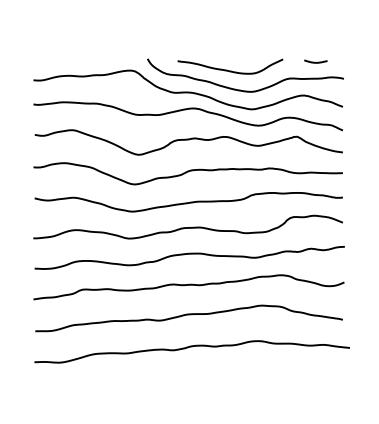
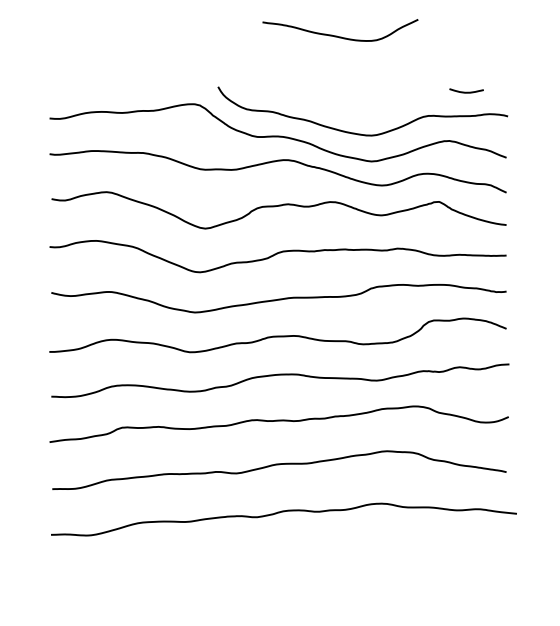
curve: (230, 70) -> (340, 36), moved

